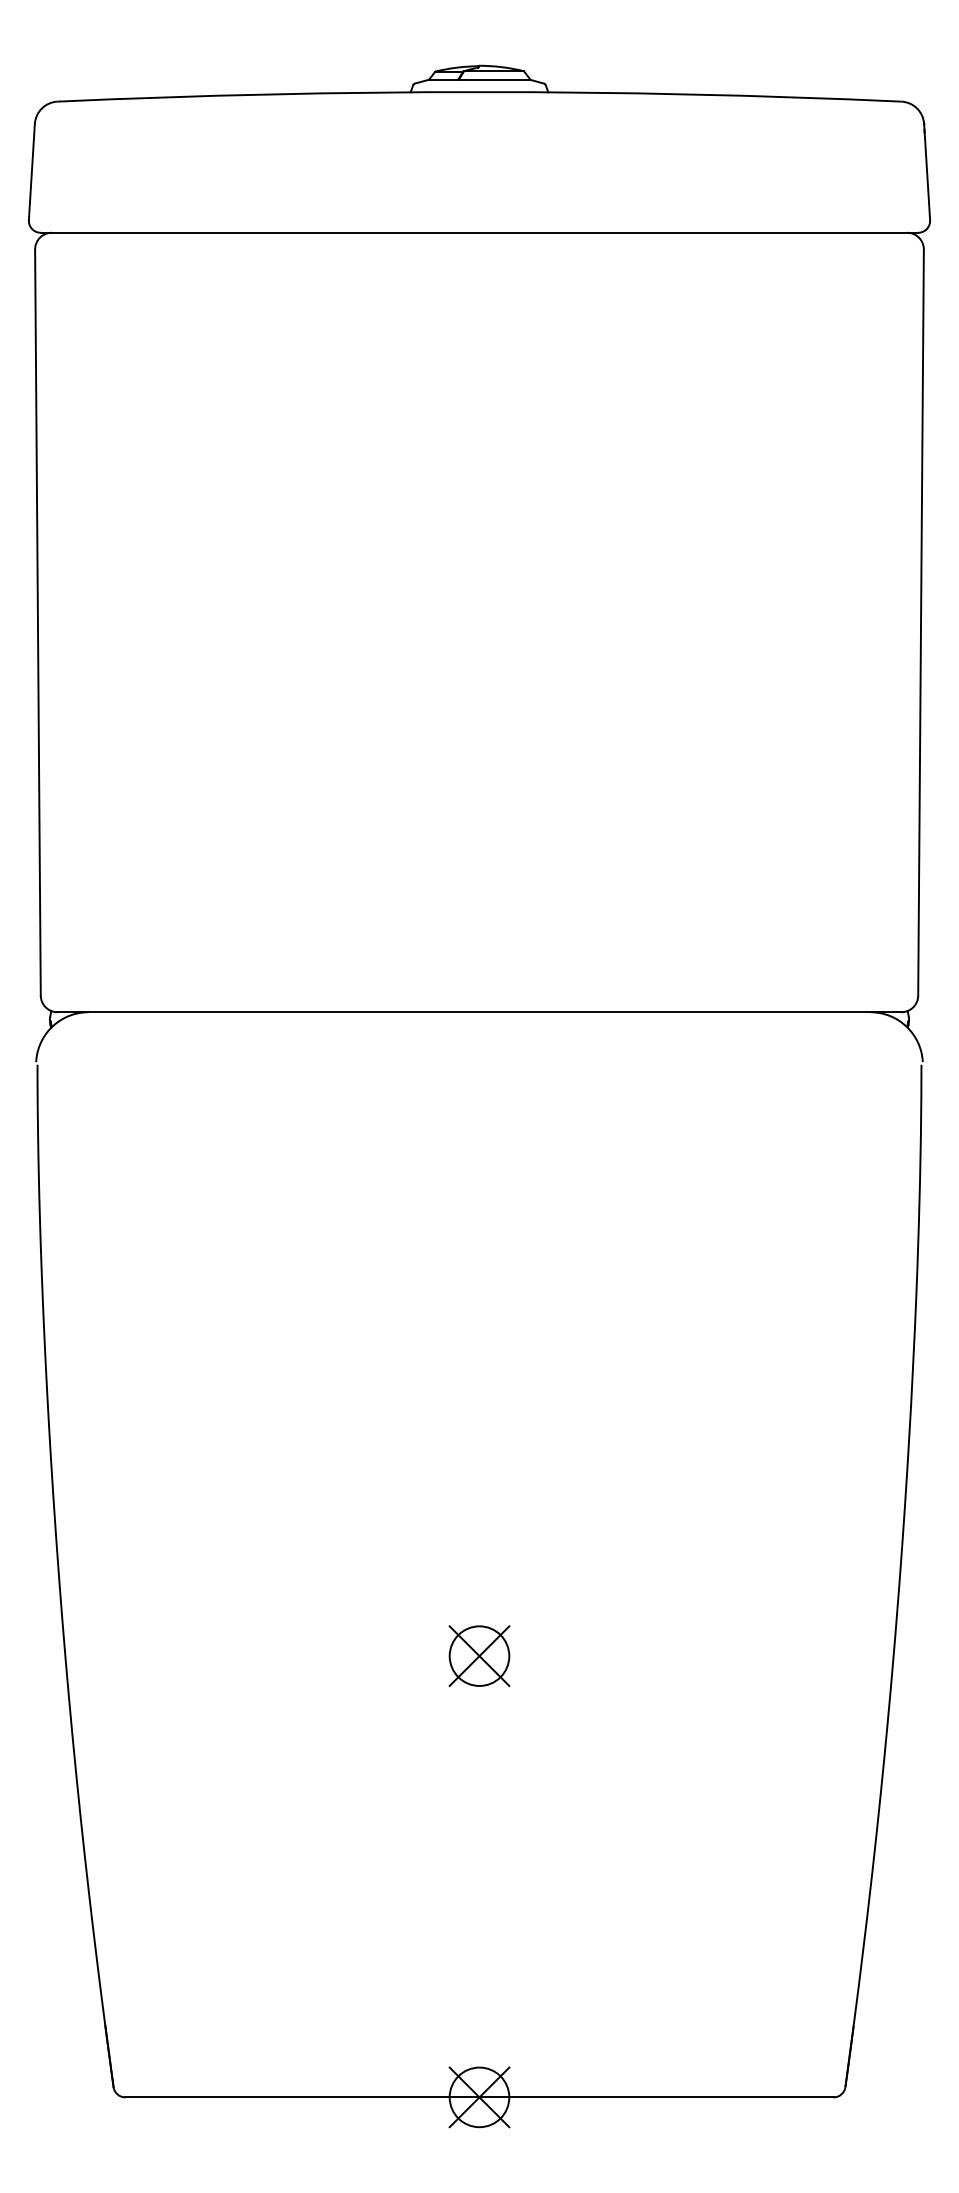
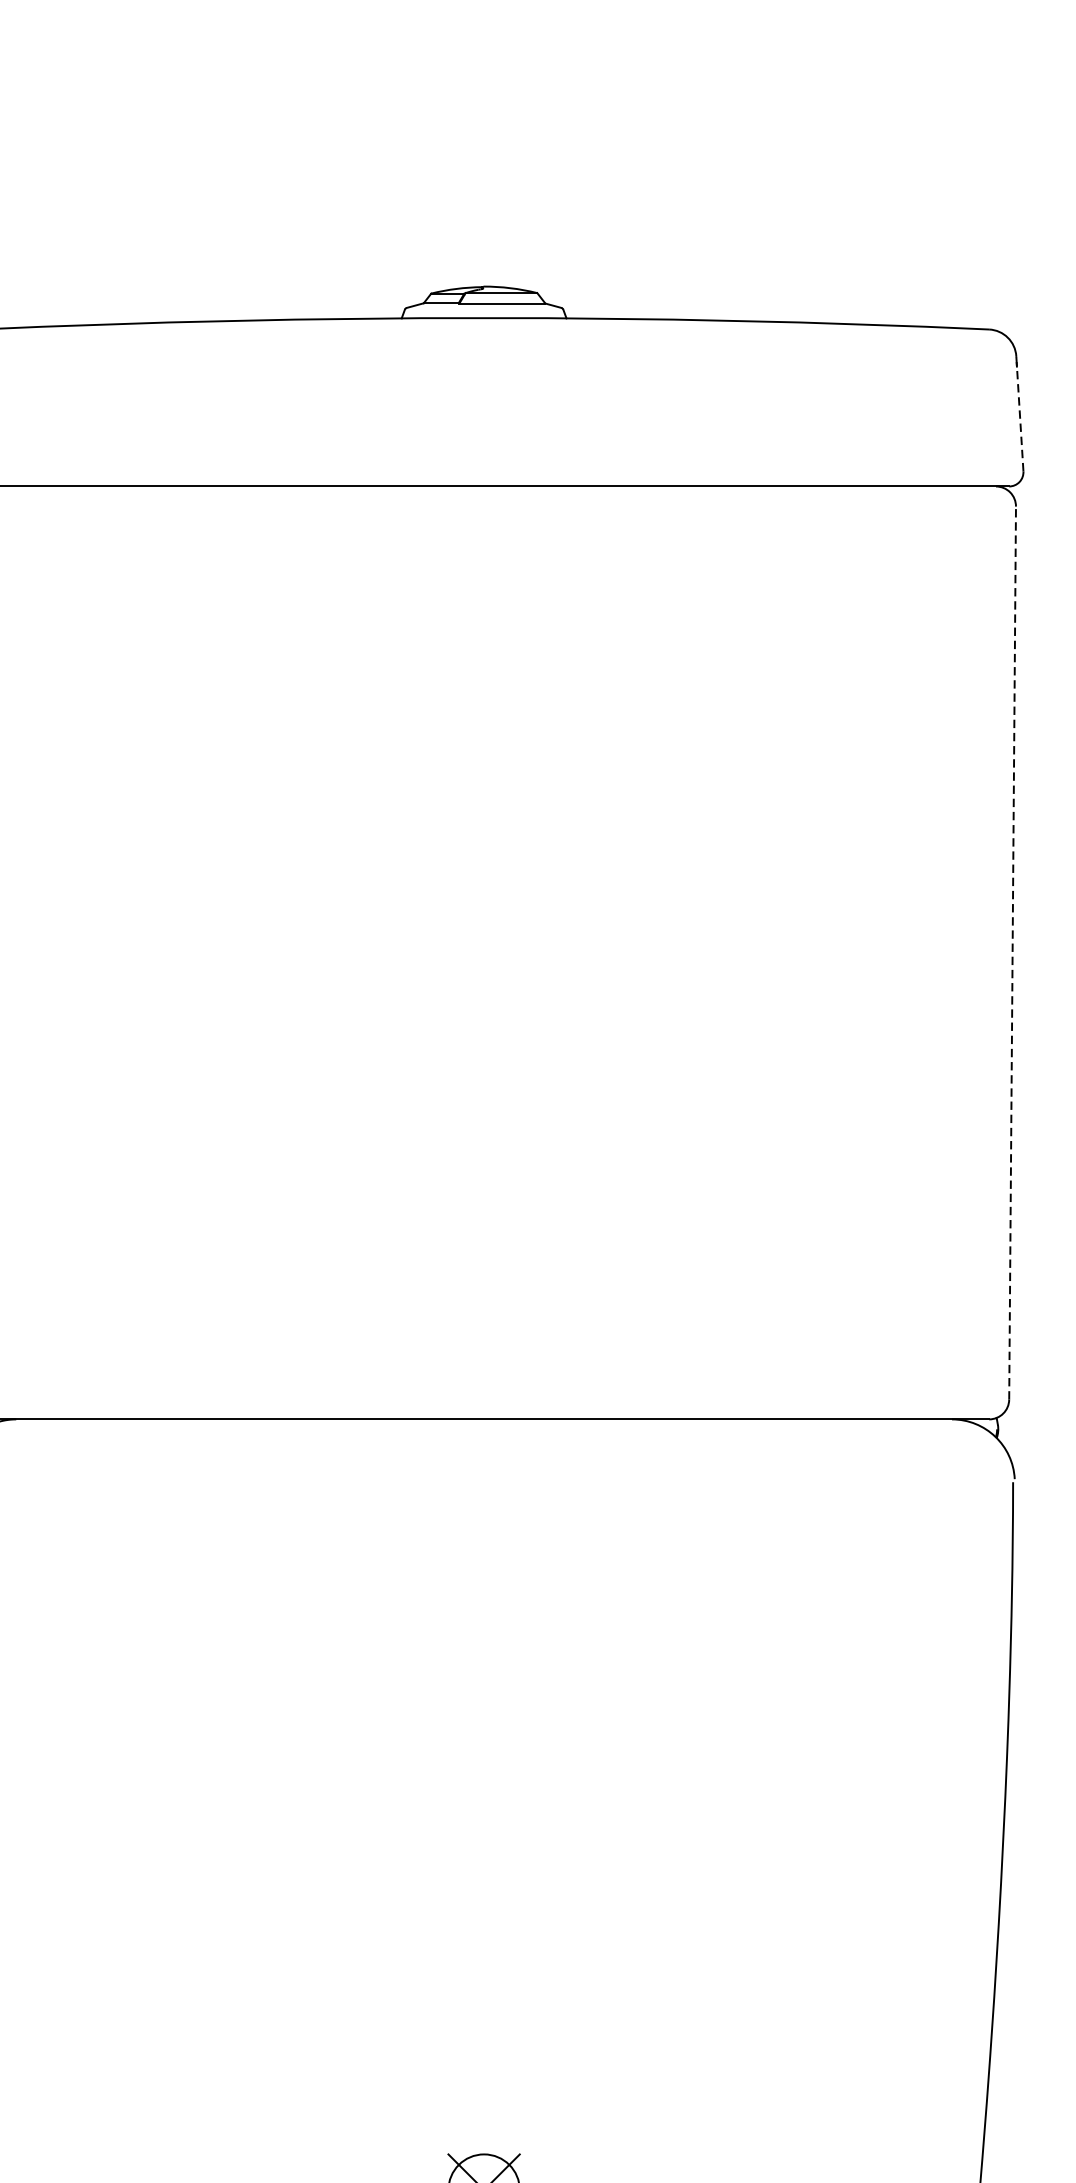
line: (927, 171) -> (1020, 413), solid -> dashed
line: (921, 622) -> (1013, 952), solid -> dashed

